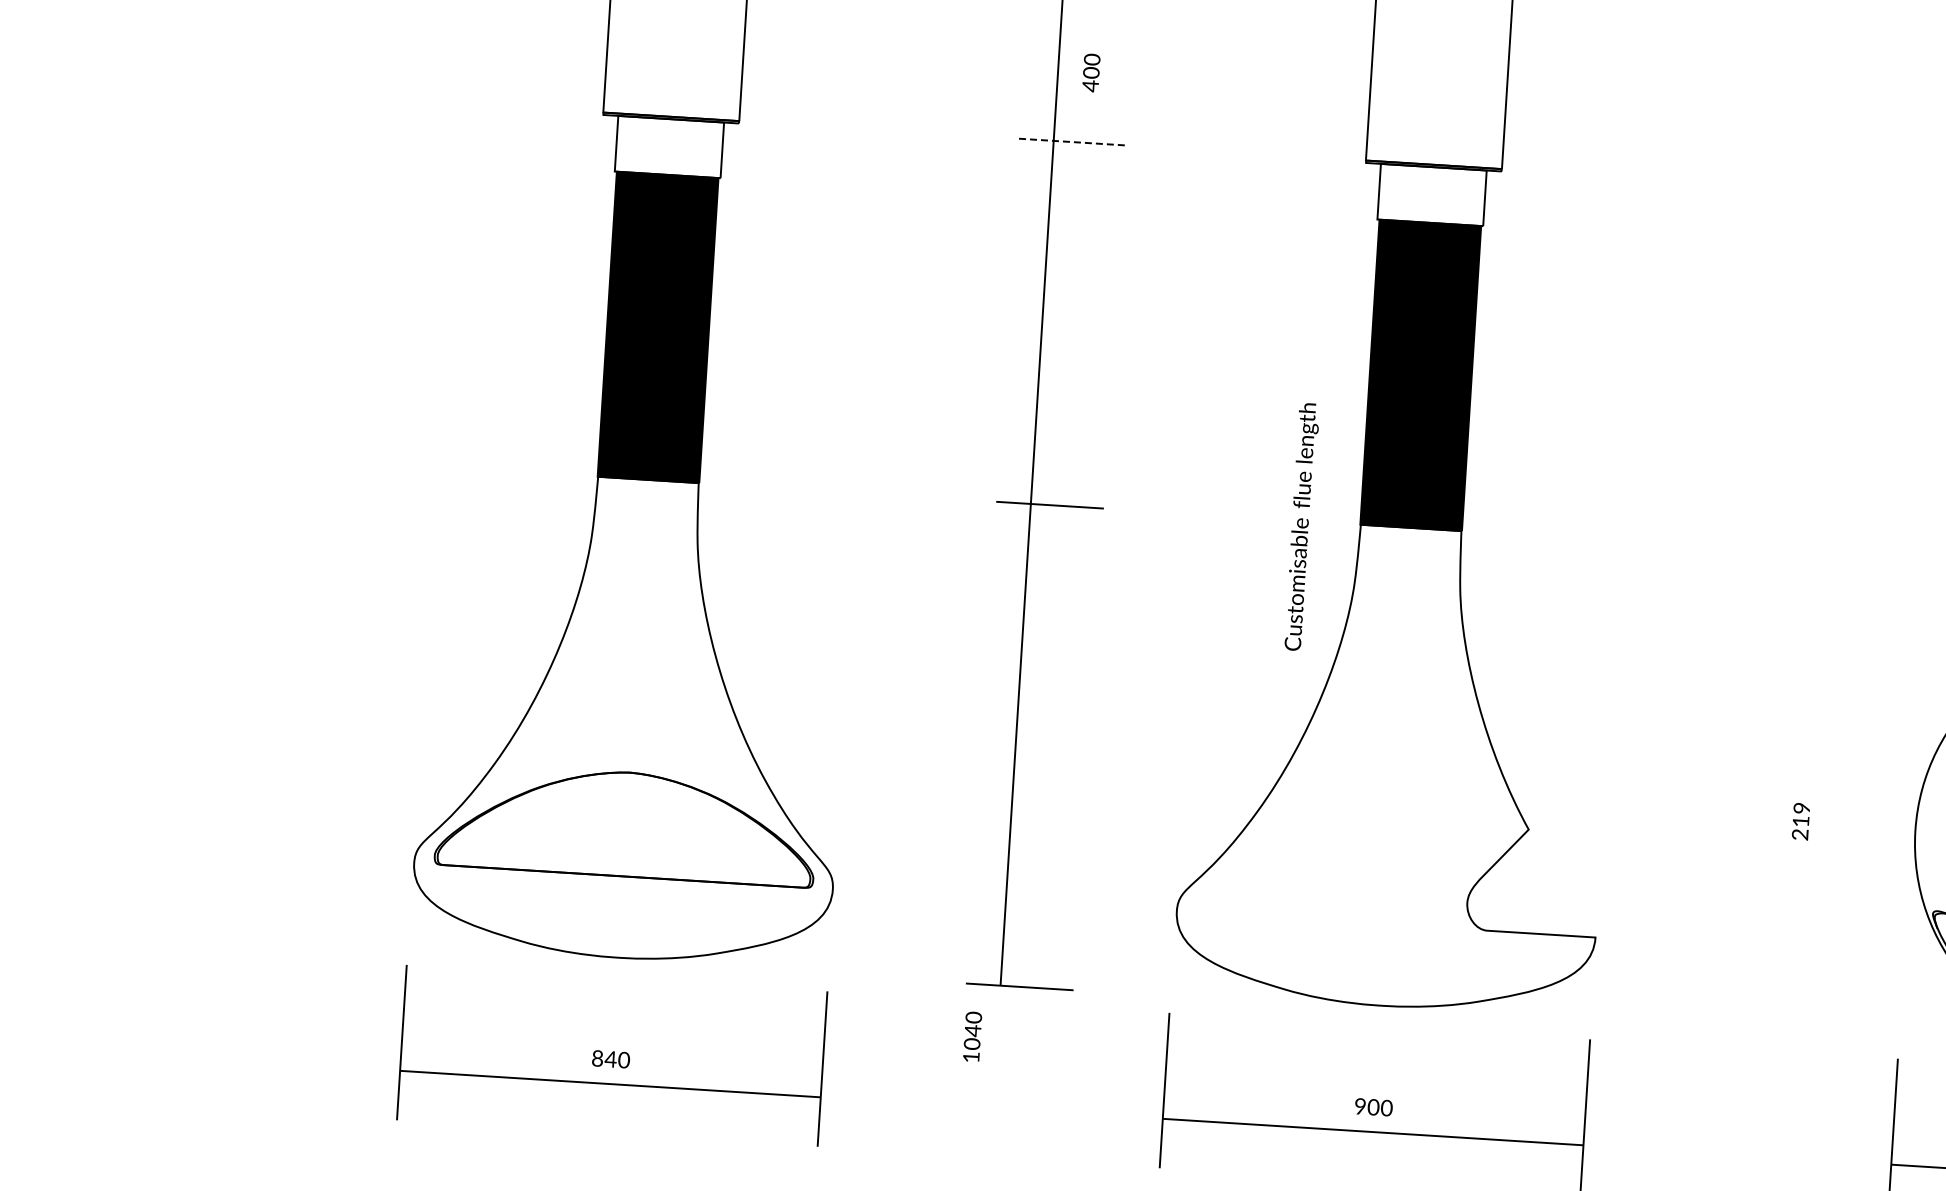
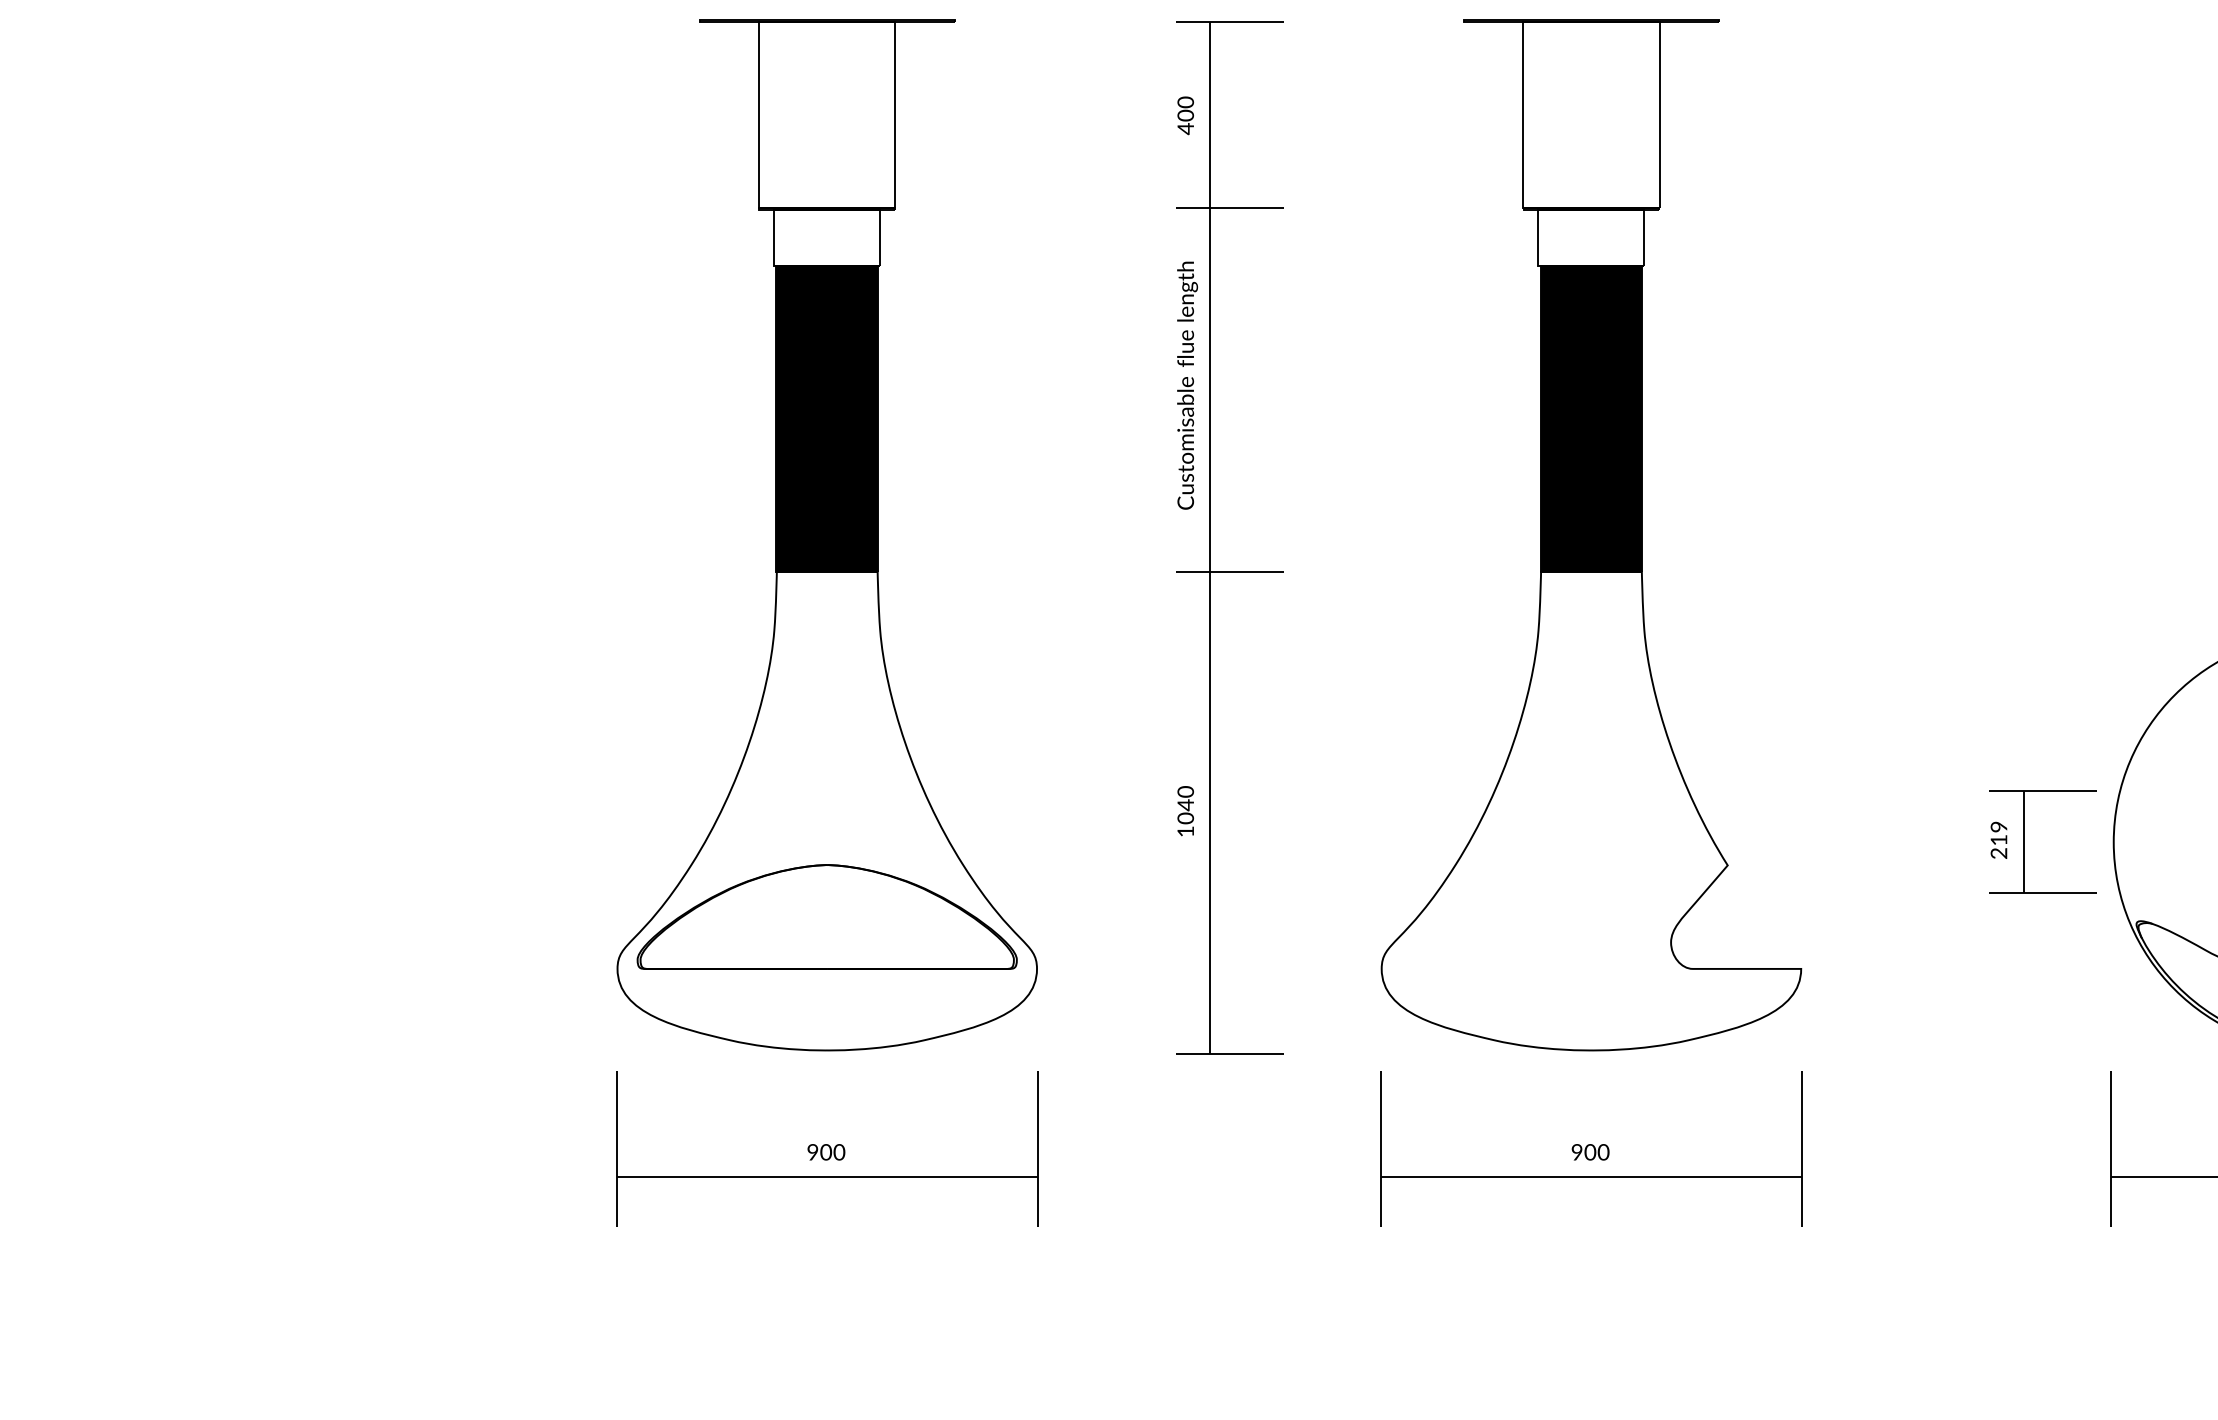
text: (1091, 72) -> (1185, 115), moved
line: (1072, 141) -> (1229, 207), dashed -> solid
text: (1302, 526) -> (1187, 385), moved
part: (1826, 824) -> (2024, 841), added
text: (972, 1037) -> (1185, 811), moved
text: (604, 1059) -> (819, 1152), 840 -> 900

